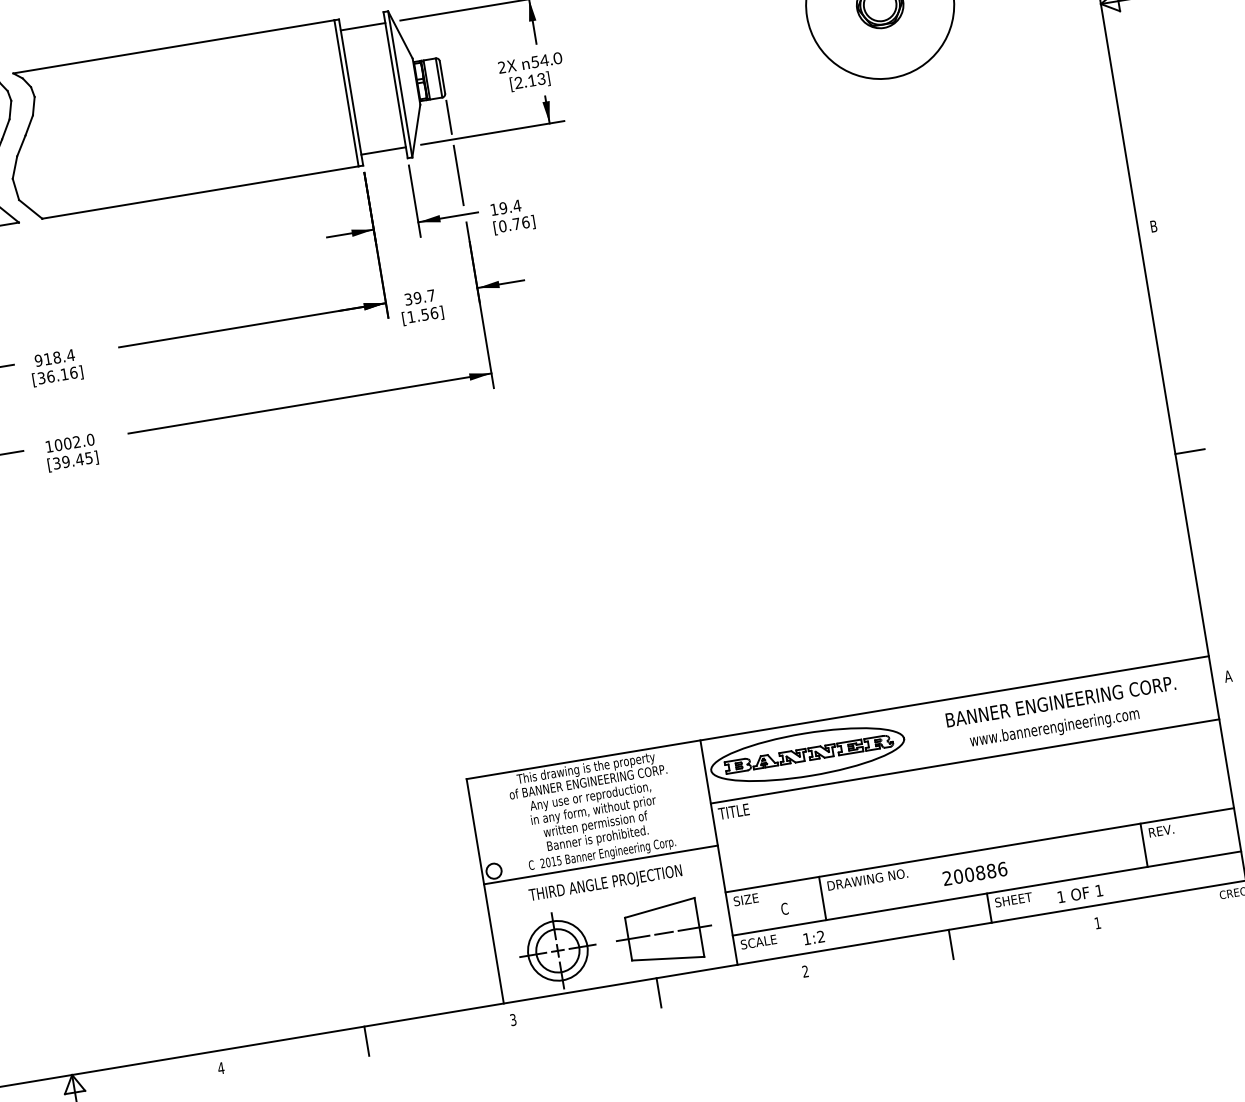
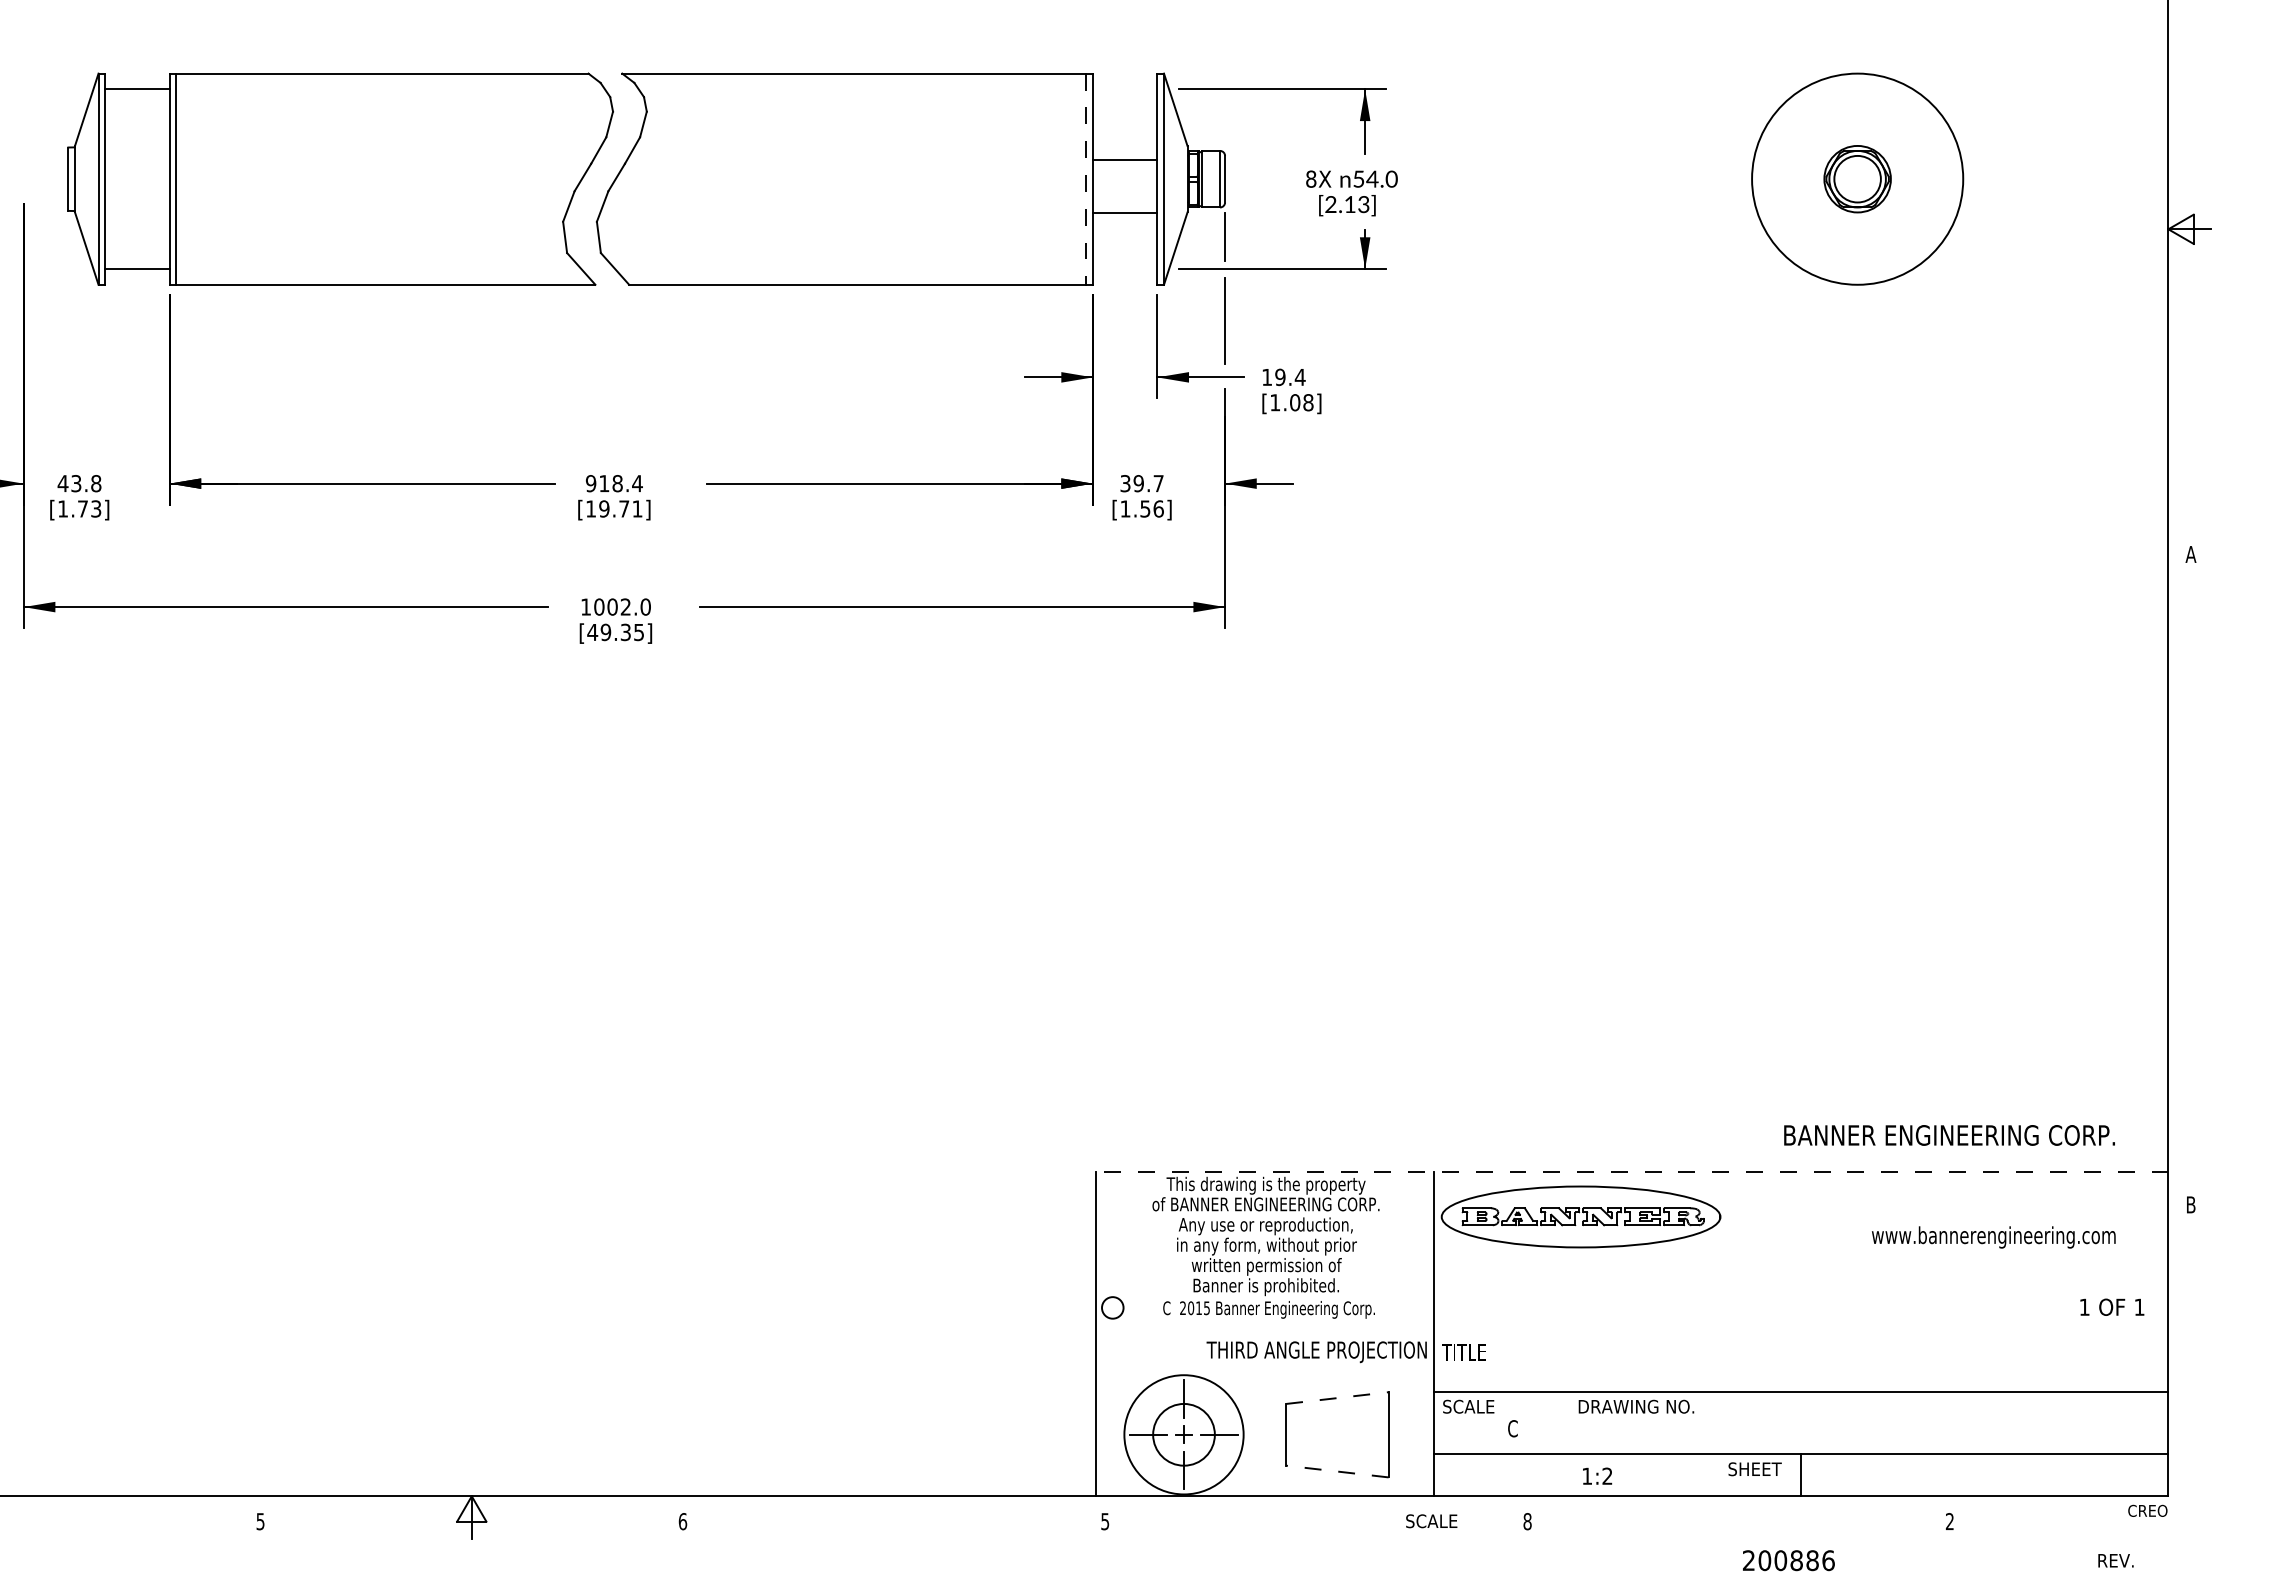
line: (363, 26) -> (1125, 160), moved
text: (502, 67) -> (1311, 178), 2X -> 8X
line: (346, 93) -> (1086, 179), solid -> dashed
line: (383, 151) -> (1125, 213), moved
text: (514, 224) -> (1291, 402), [0.76] -> [1.08]
text: (1153, 226) -> (2190, 554), B -> A
text: (57, 375) -> (614, 508), [36.16] -> [19.71]
line: (1189, 451) -> (2189, 879), removed
text: (68, 461) -> (609, 632), [39.45] -> [49.35]
text: (1227, 676) -> (2190, 1204), A -> B
text: (1060, 701) -> (1949, 1135), moved
line: (837, 717) -> (1631, 1171), solid -> dashed
text: (1054, 728) -> (1993, 1237), moved
line: (964, 761) -> (1800, 1263), removed
text: (733, 812) -> (1463, 1352), moved
text: (1161, 830) -> (2115, 1560), moved
line: (1144, 845) -> (2033, 1422), removed
line: (600, 865) -> (1264, 1324), removed
text: (974, 873) -> (1788, 1560), moved
text: (605, 884) -> (1316, 1352), moved
text: (1080, 893) -> (2112, 1306), moved
text: (754, 898) -> (1473, 1406), SIZE -> SCALE
line: (822, 898) -> (1568, 1422), removed
text: (1013, 900) -> (1754, 1469), moved
line: (659, 908) -> (1337, 1398), solid -> dashed
text: (1097, 923) -> (1949, 1521), 1 -> 2
line: (694, 928) -> (1381, 1434), removed
line: (664, 933) -> (1337, 1434), removed
text: (814, 937) -> (1597, 1475), moved
line: (632, 938) -> (1292, 1434), removed
text: (758, 942) -> (1431, 1521), moved
line: (951, 944) -> (1738, 1517), removed
circle: (557, 950) -> (1183, 1434), size x1.4
line: (668, 958) -> (1337, 1471), solid -> dashed
text: (805, 971) -> (1527, 1521), 2 -> 8
line: (659, 992) -> (1316, 1517), removed
text: (513, 1019) -> (1105, 1521), 3 -> 5
line: (367, 1041) -> (894, 1517), removed
text: (220, 1068) -> (682, 1521), 4 -> 6

